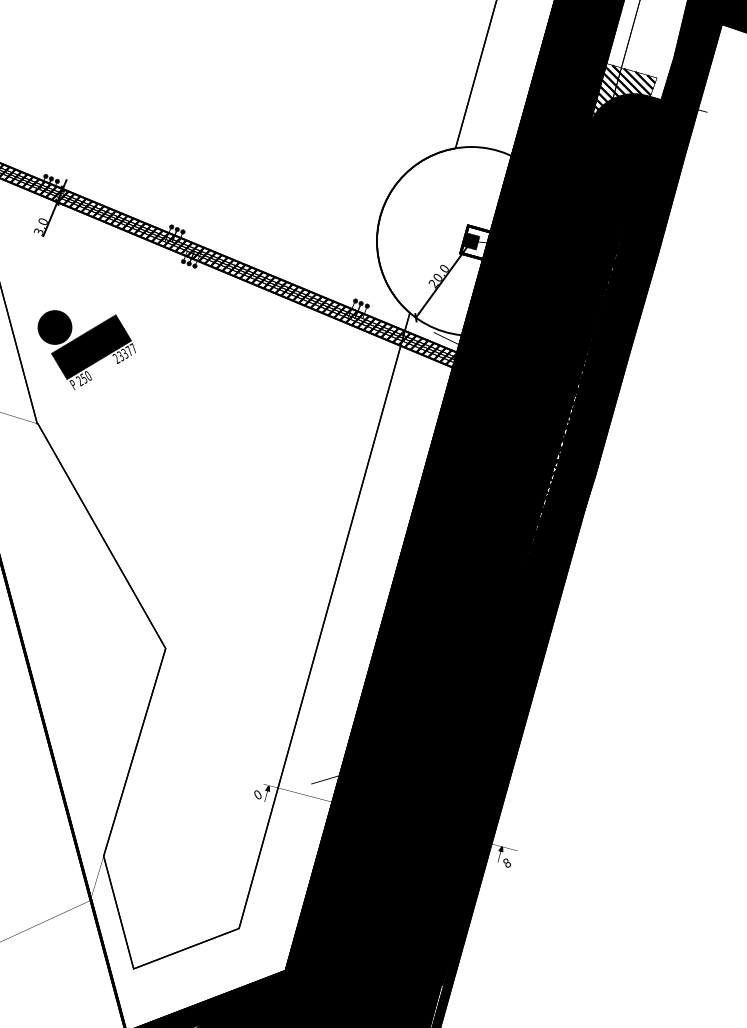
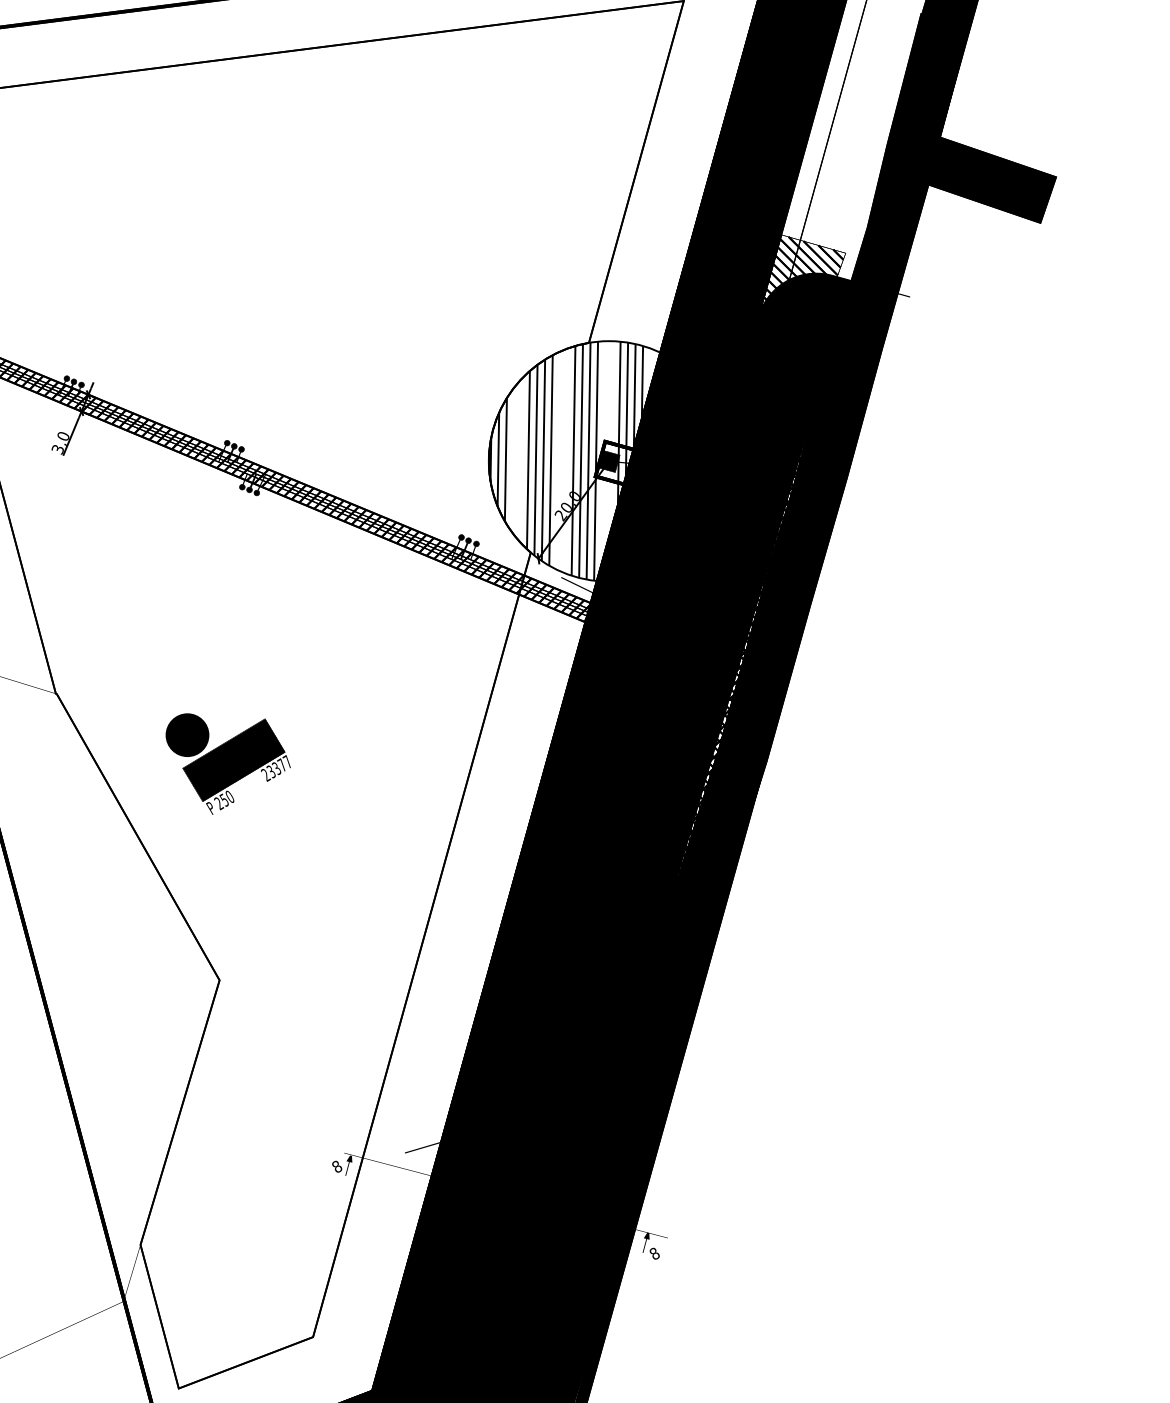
hatch: (470, 241) -> (607, 461), added
part: (86, 349) -> (227, 763), moved
text: (258, 794) -> (337, 1166), 0 -> 8

